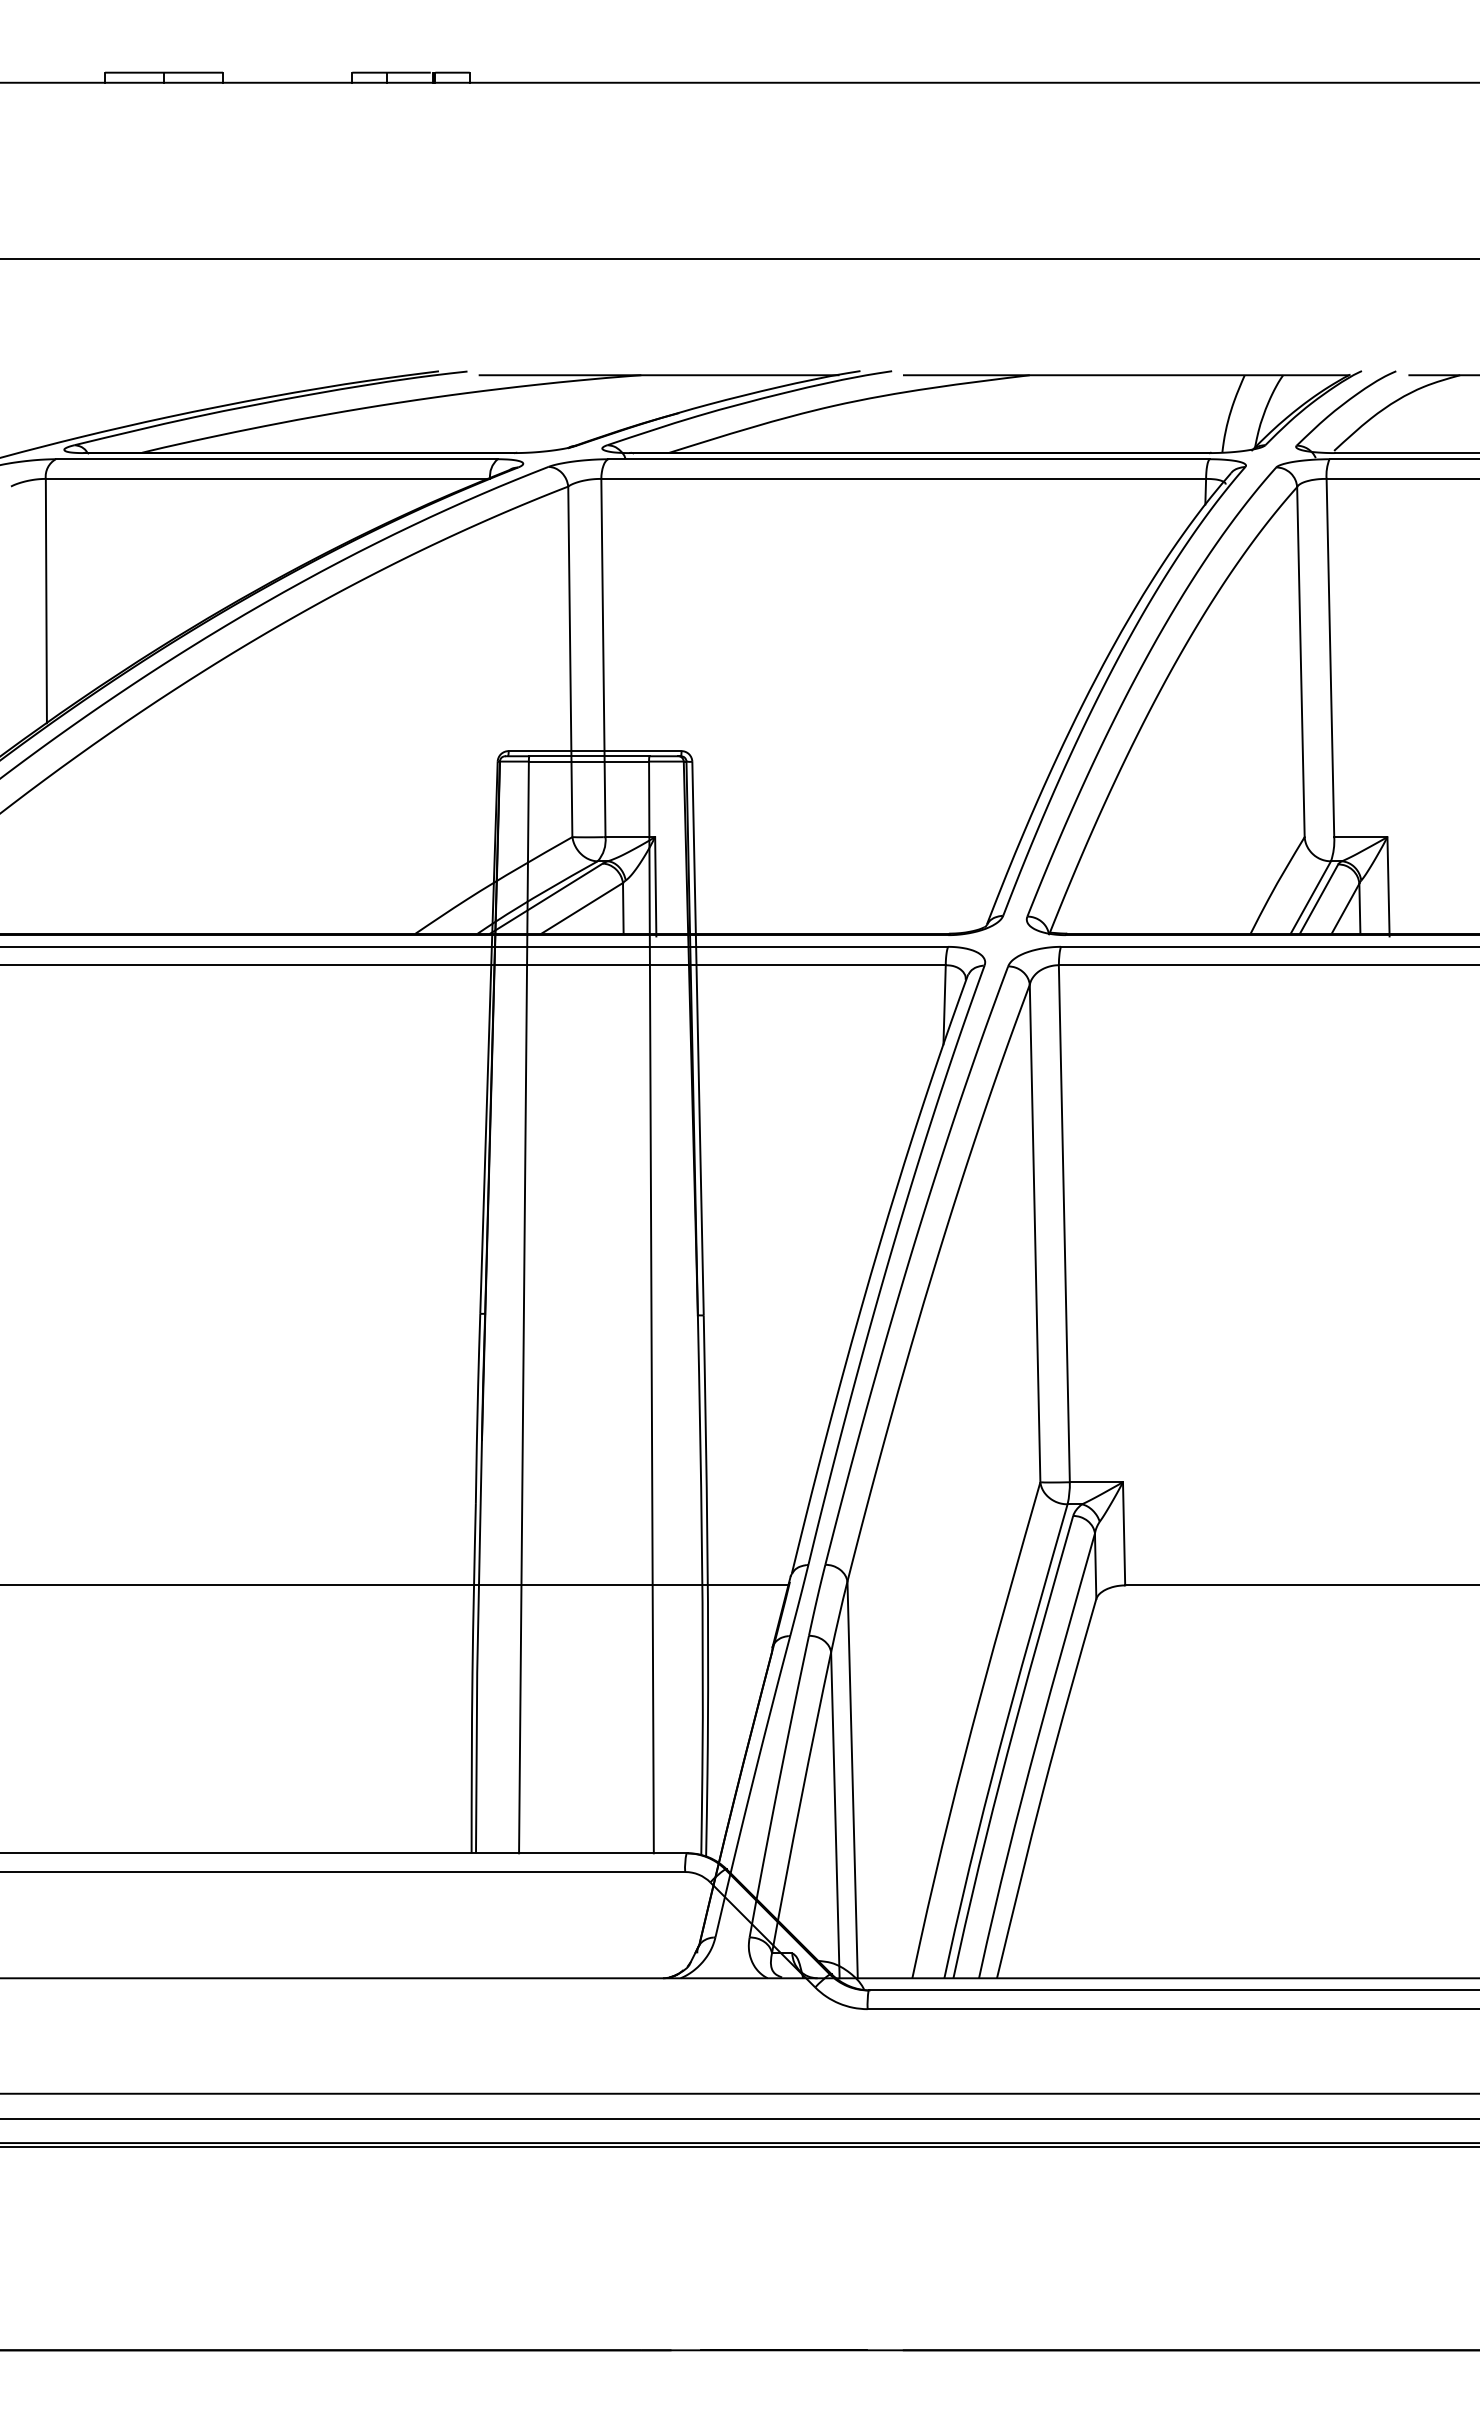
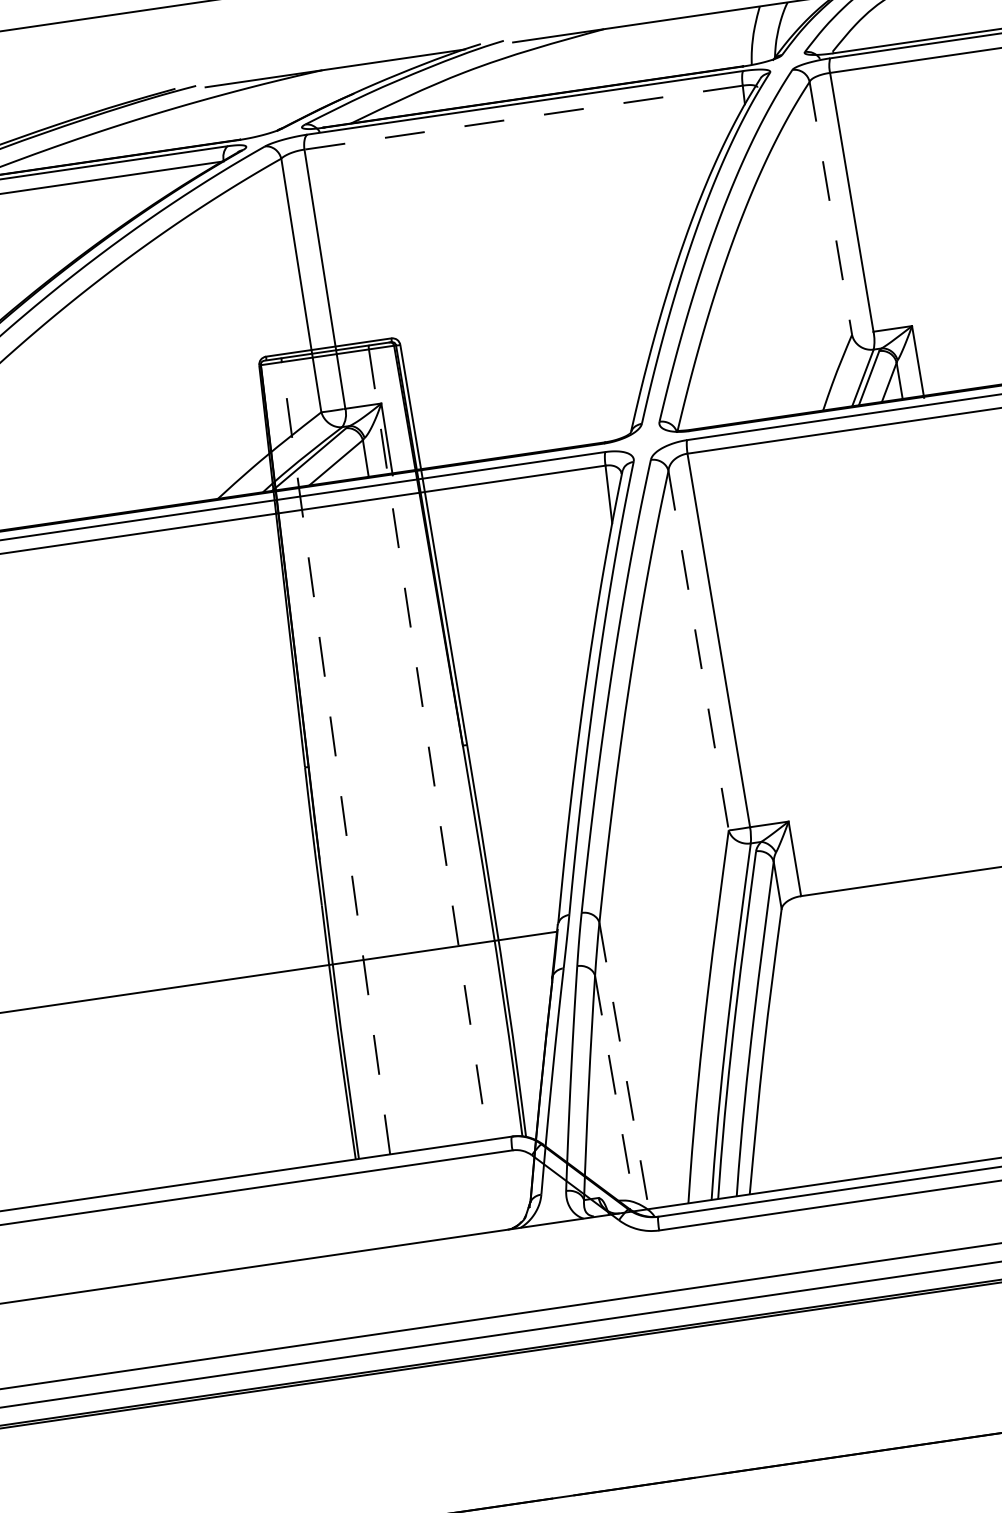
line: (903, 478) -> (523, 117), solid -> dashed
line: (1300, 662) -> (830, 208), solid -> dashed
line: (1035, 1233) -> (698, 650), solid -> dashed
line: (523, 1307) -> (335, 758), solid -> dashed
line: (651, 1307) -> (428, 744), solid -> dashed
line: (852, 1780) -> (624, 1066), solid -> dashed
line: (835, 1815) -> (615, 1093), solid -> dashed

